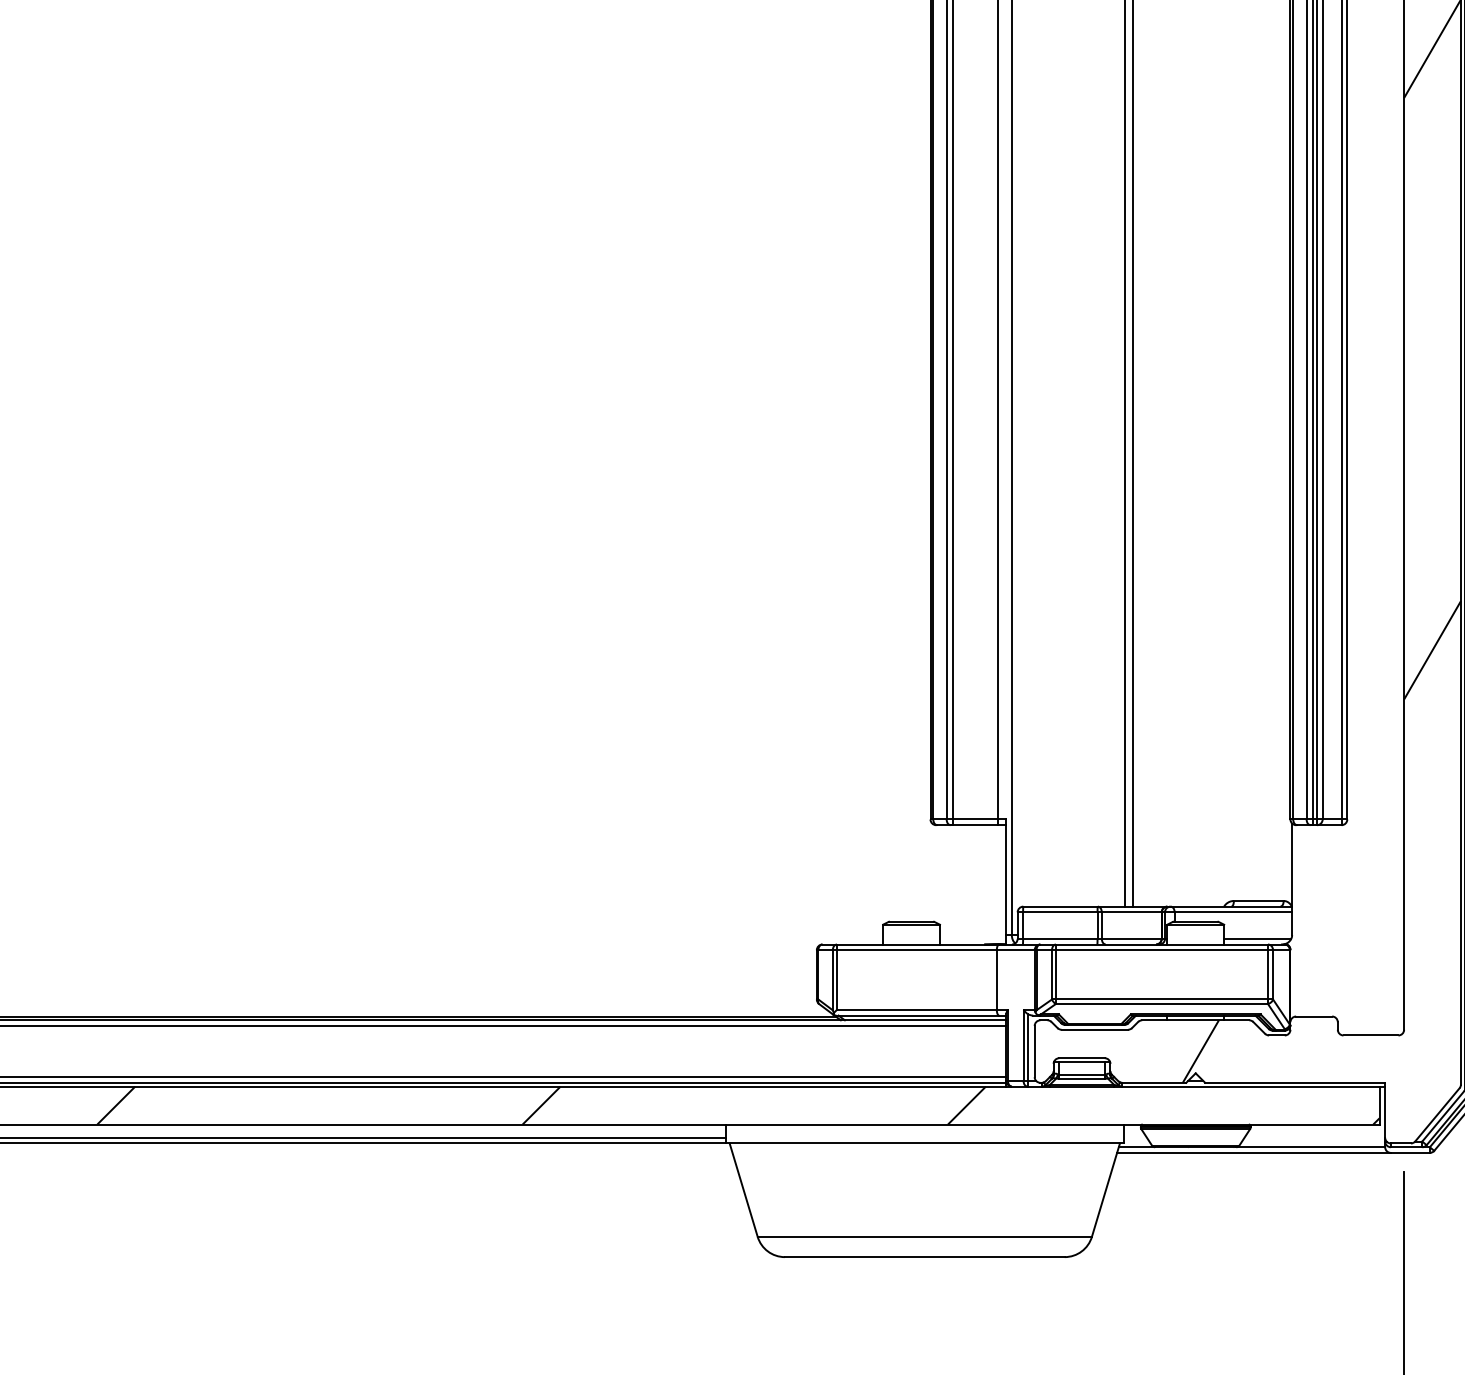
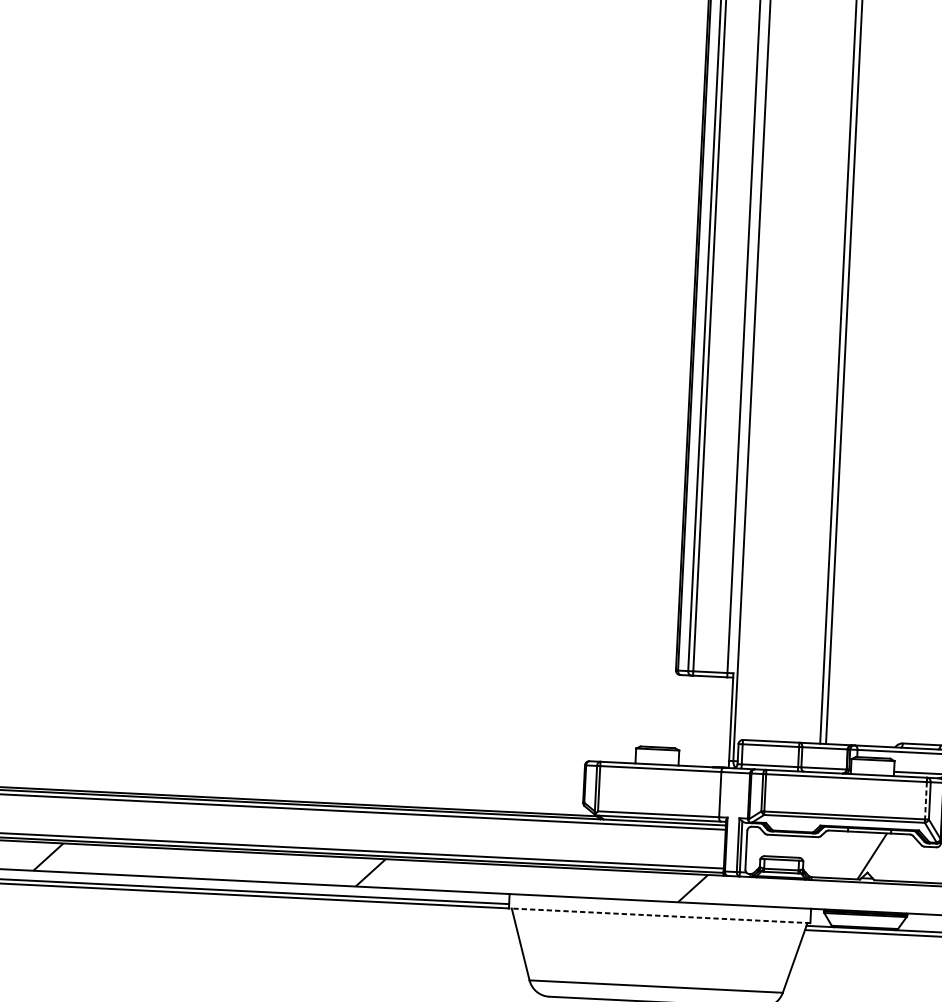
line: (1268, 974) -> (926, 800), solid -> dashed
line: (924, 1143) -> (659, 915), solid -> dashed

